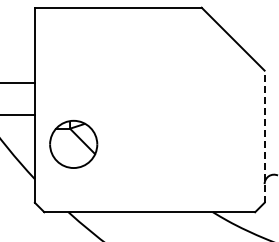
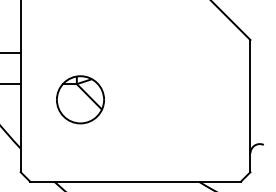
line: (264, 136) -> (250, 105), dashed -> solid
part: (73, 143) -> (80, 98), moved

